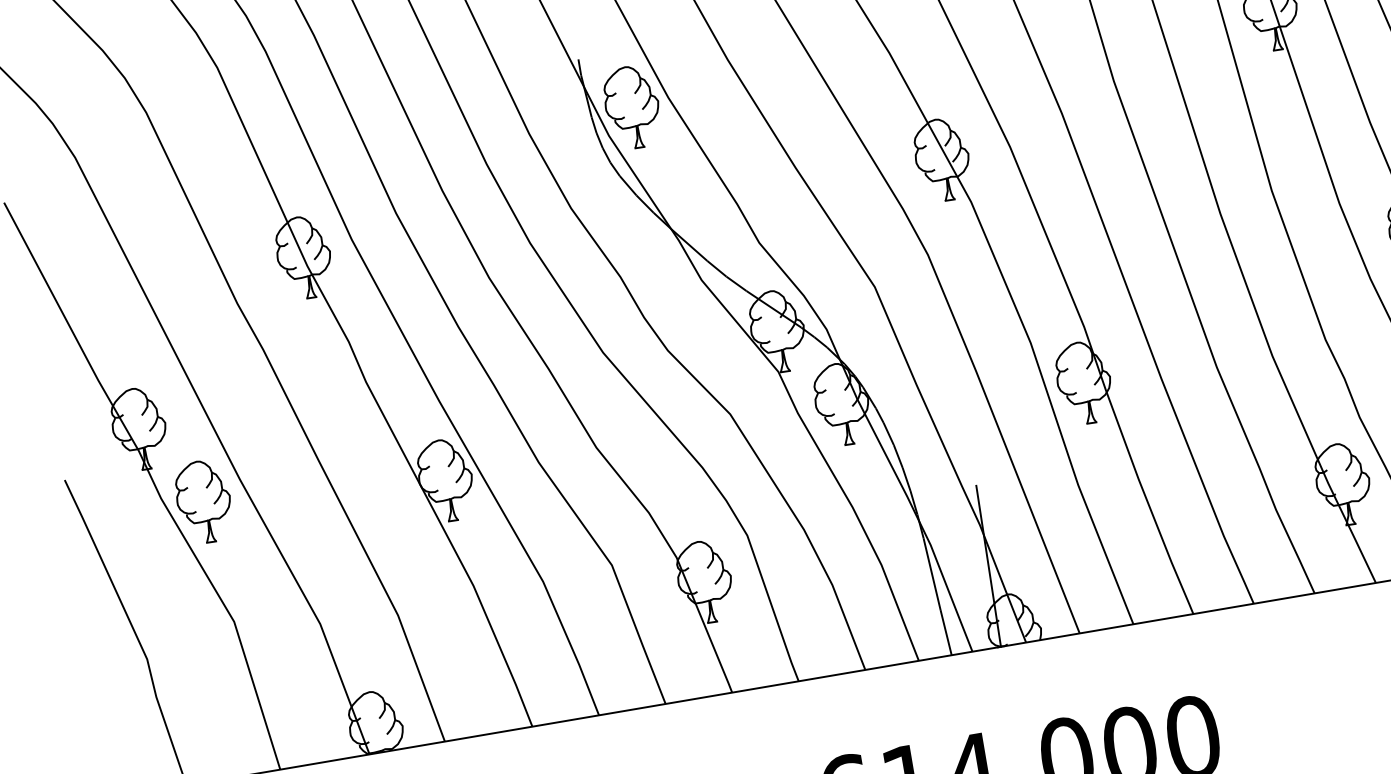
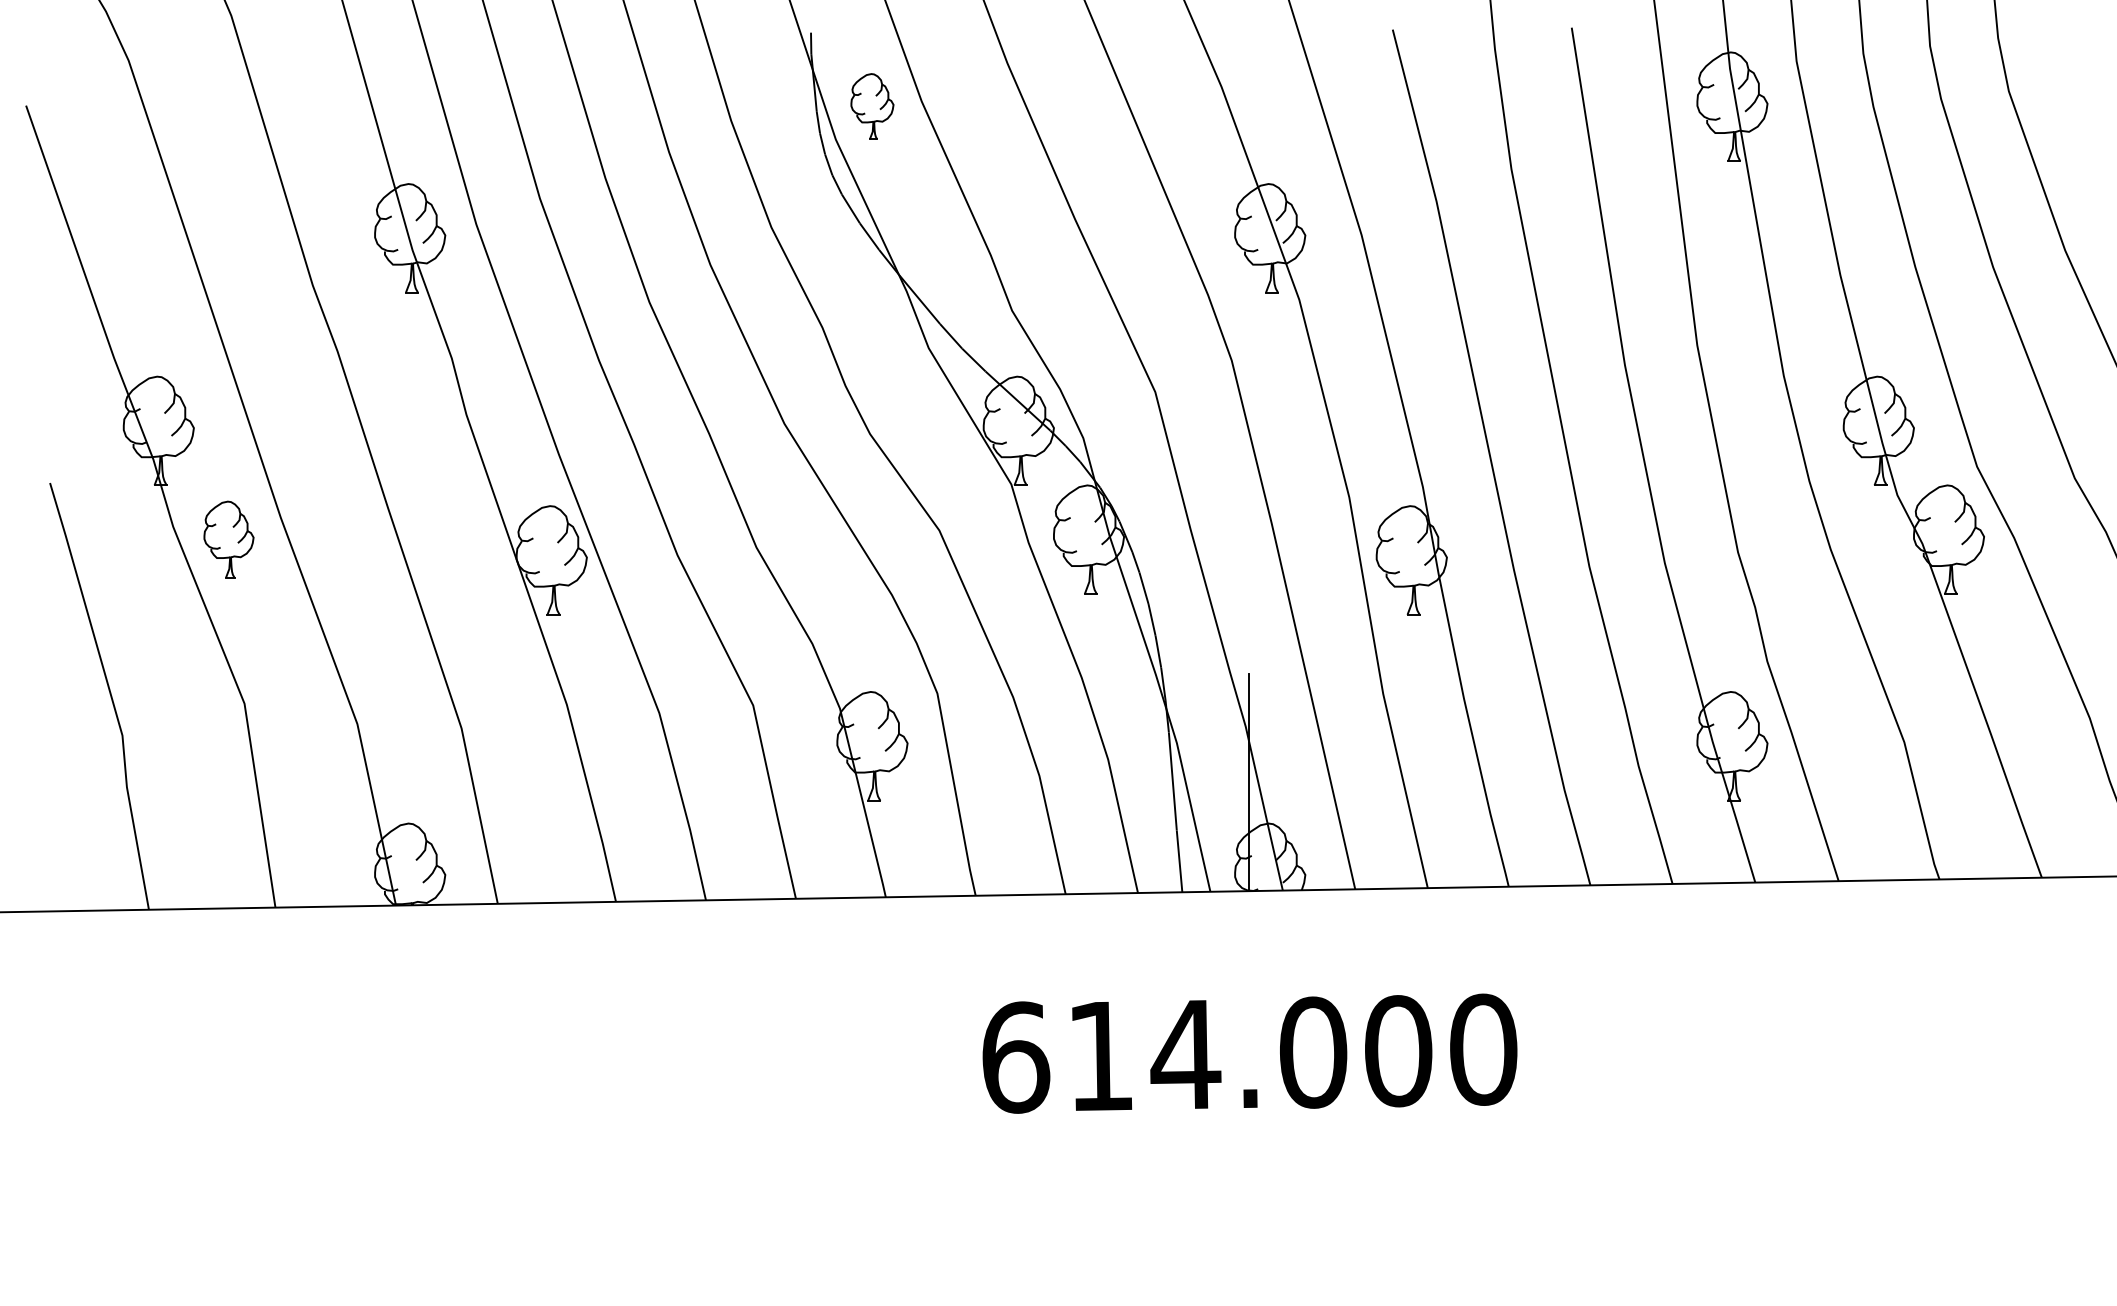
part: (632, 107) -> (872, 106), size x0.6
part: (203, 501) -> (228, 539), size x0.7

